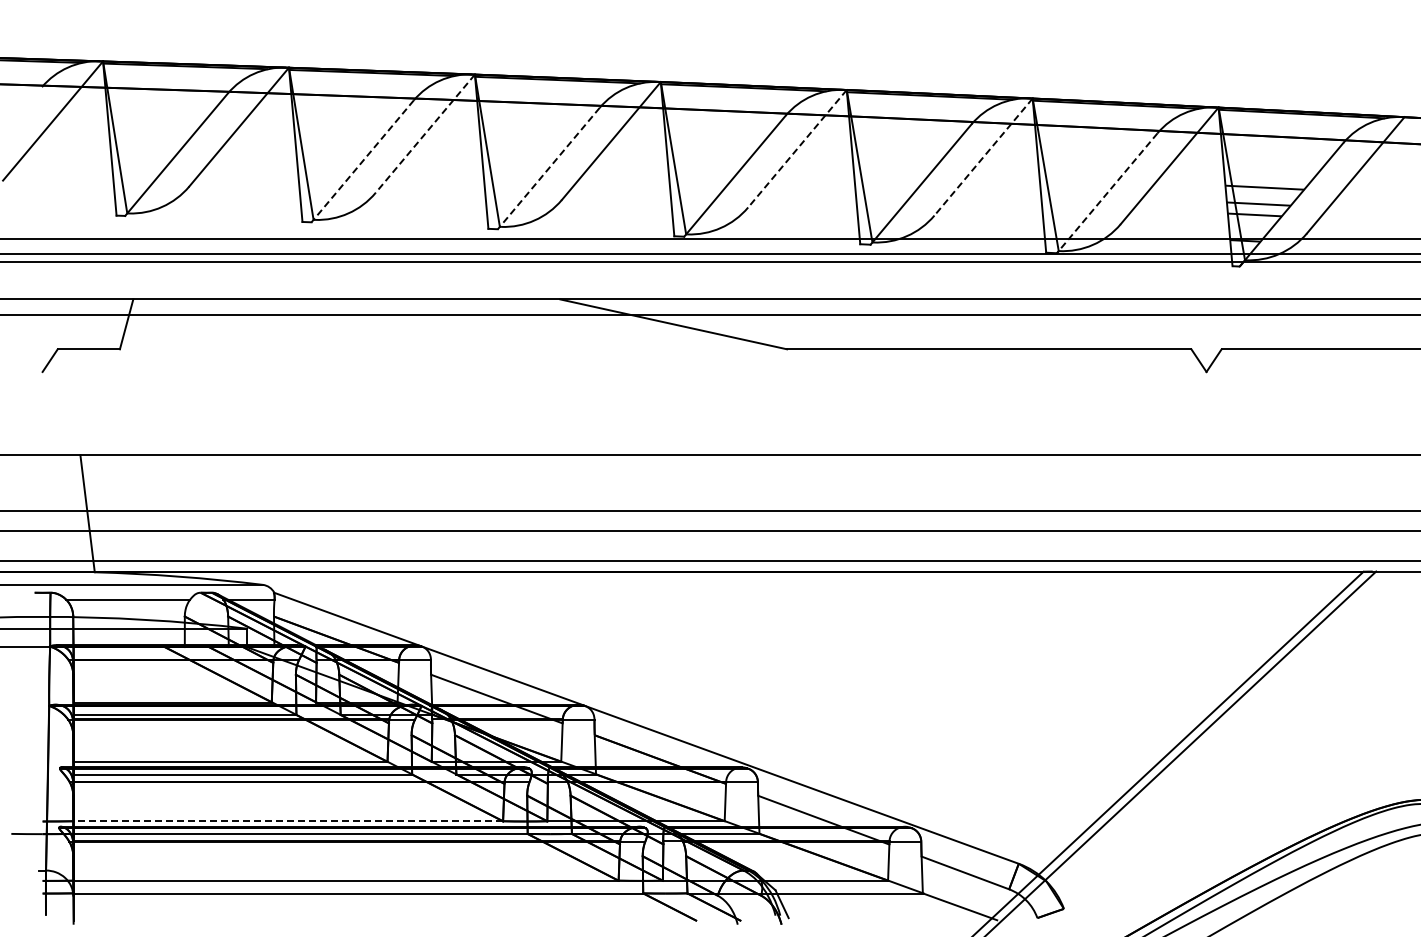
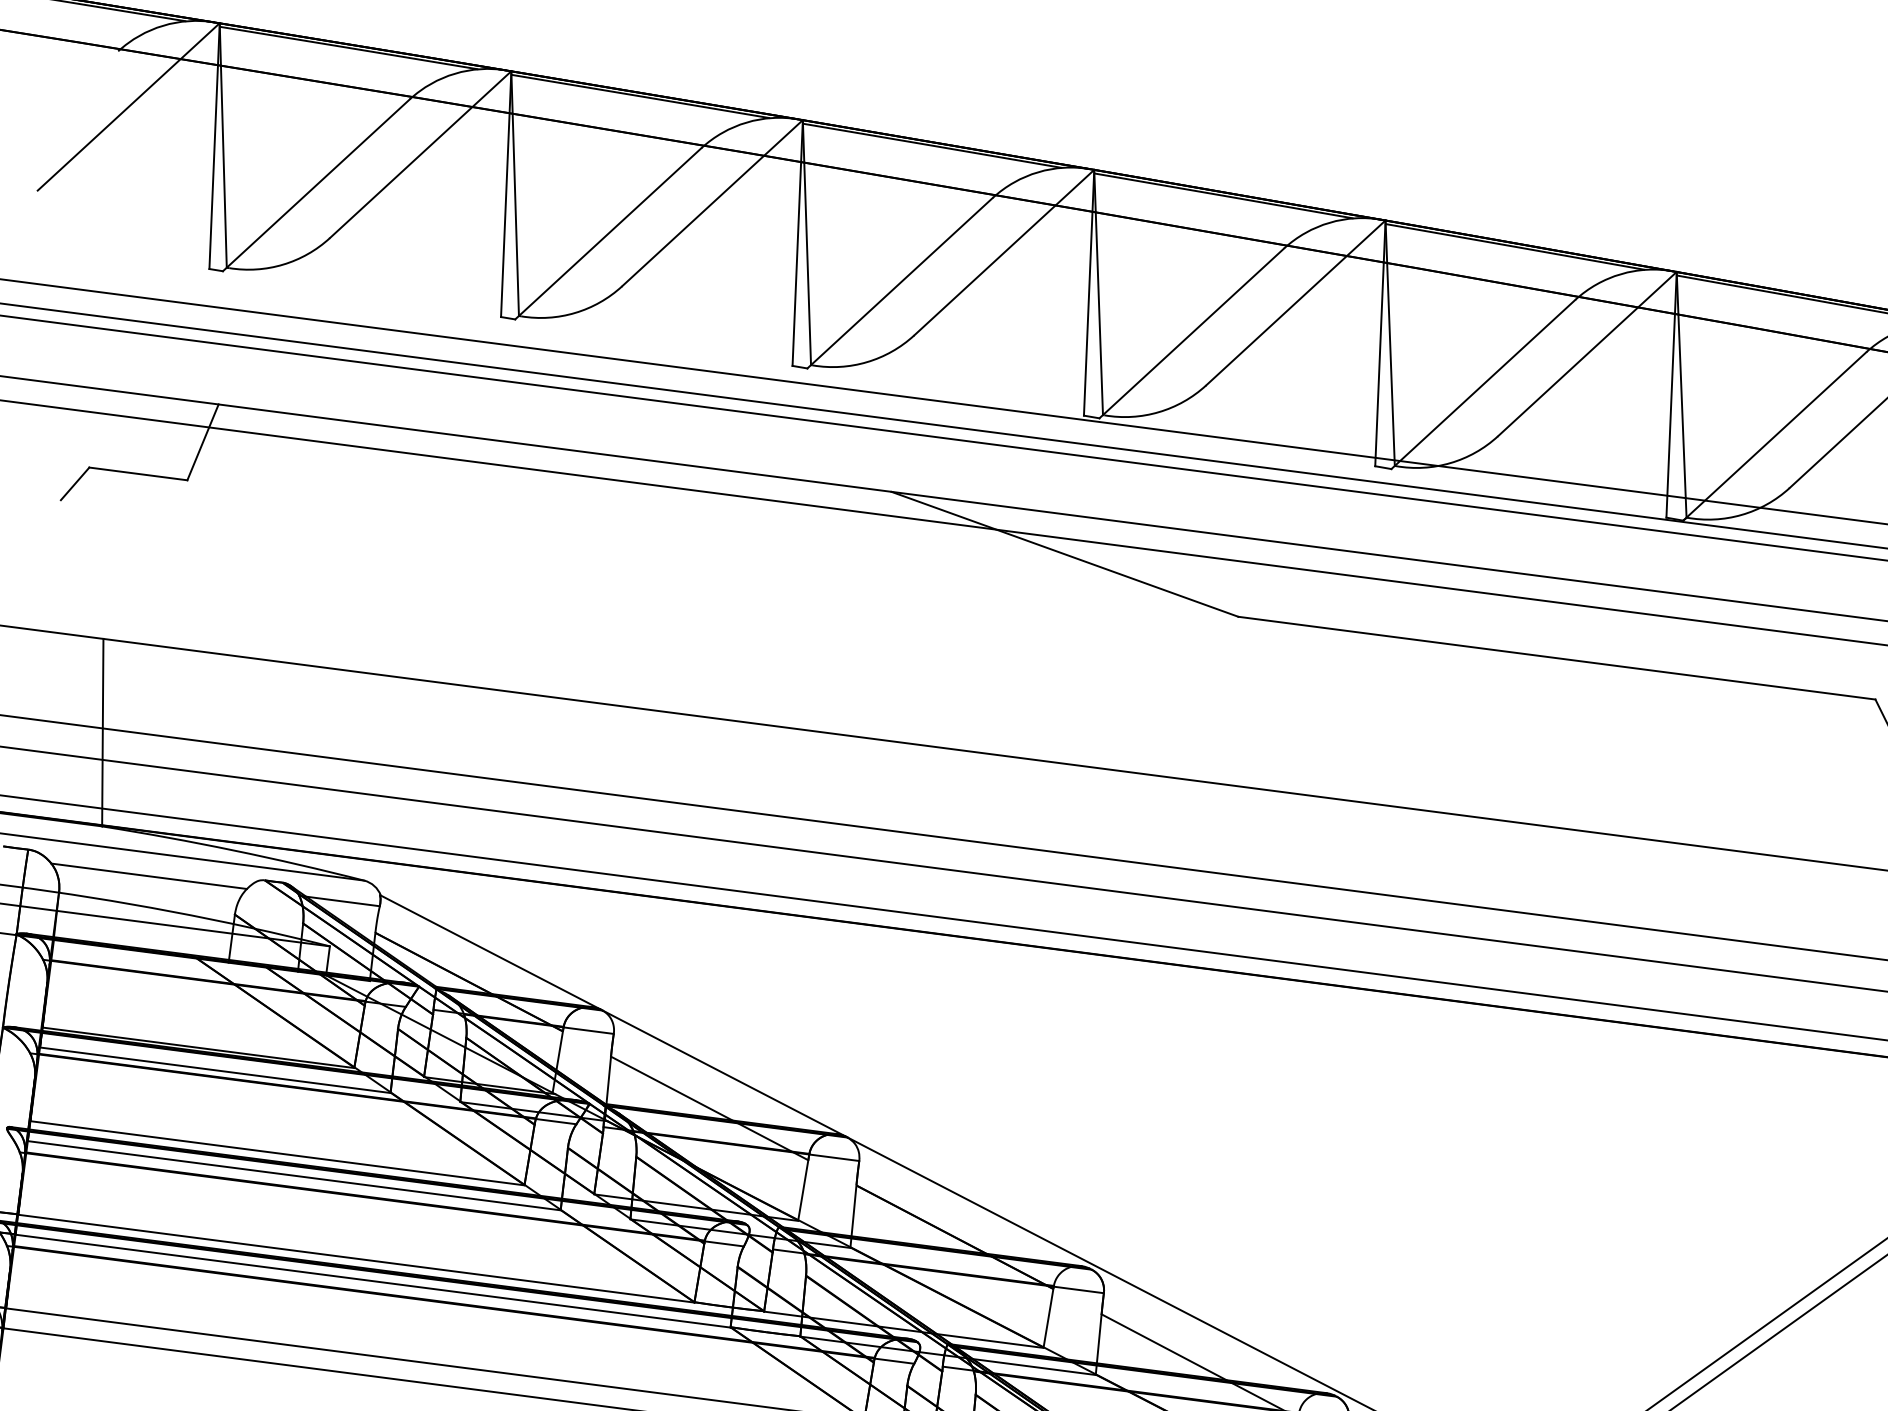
line: (424, 134) -> (711, 204), dashed -> solid
line: (797, 148) -> (1295, 302), dashed -> solid
line: (983, 157) -> (1587, 354), dashed -> solid
line: (362, 161) -> (607, 234), dashed -> solid
line: (548, 168) -> (899, 283), dashed -> solid
line: (1106, 193) -> (1773, 436), dashed -> solid
line: (288, 821) -> (356, 1258), dashed -> solid

